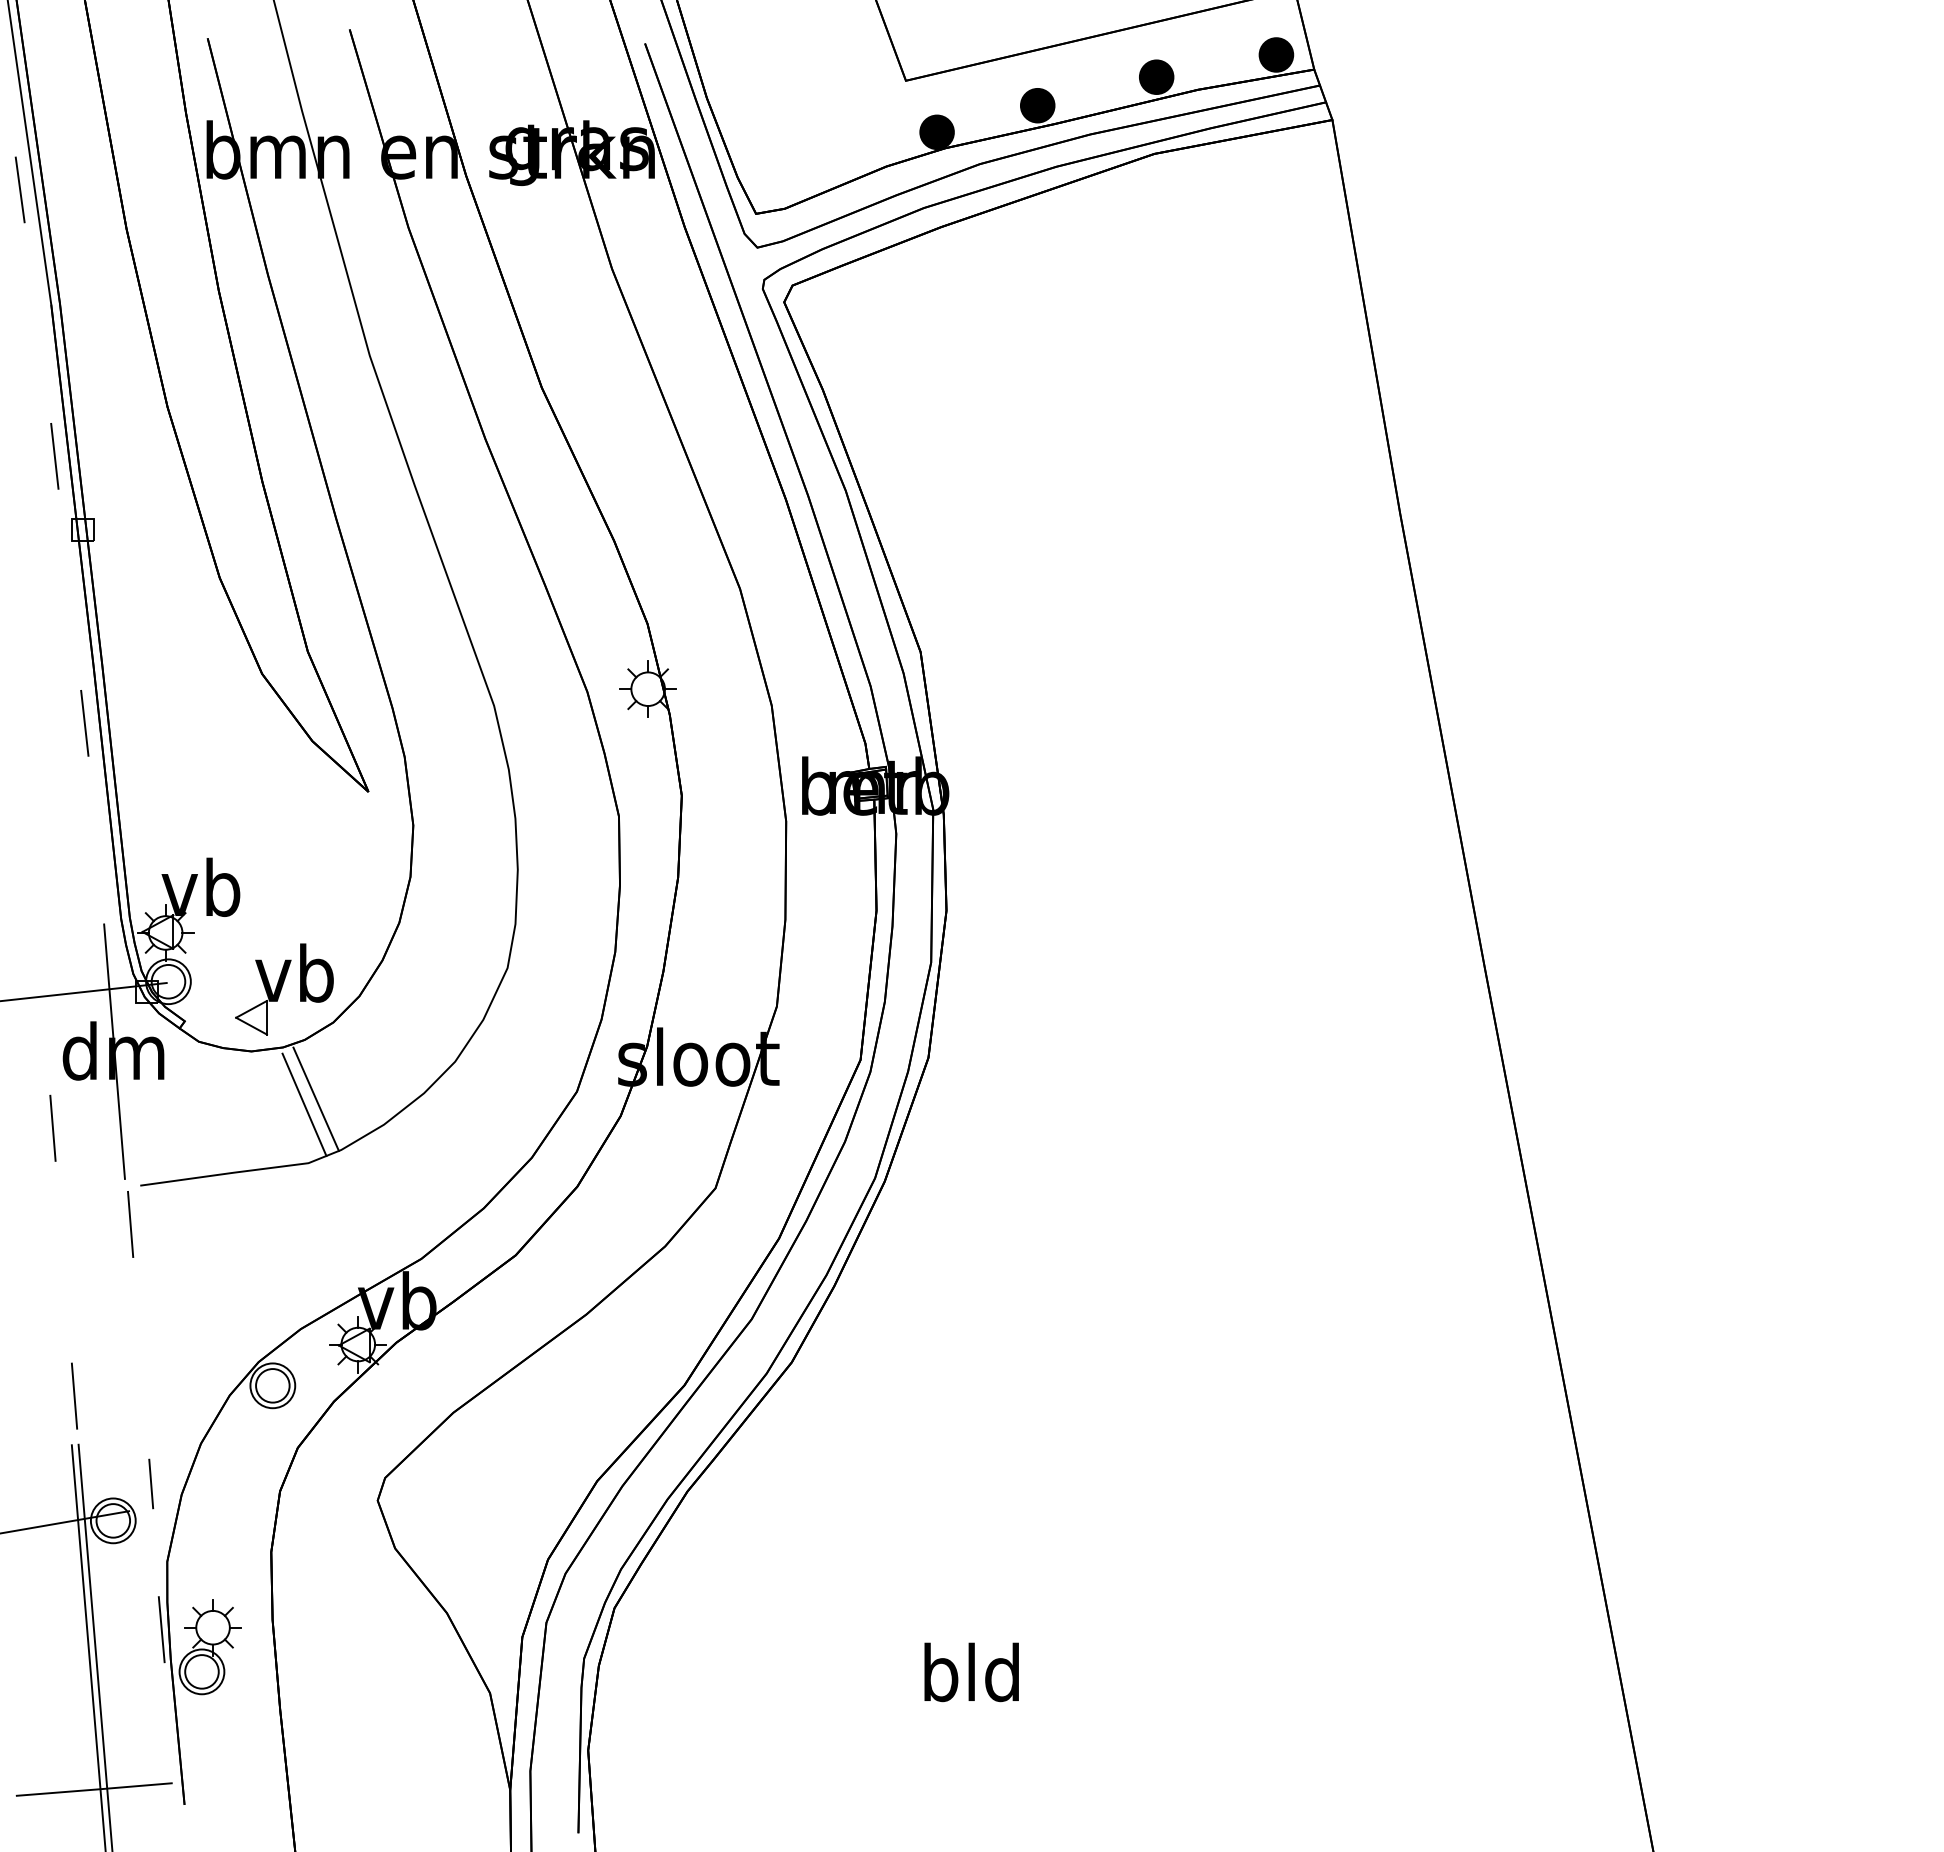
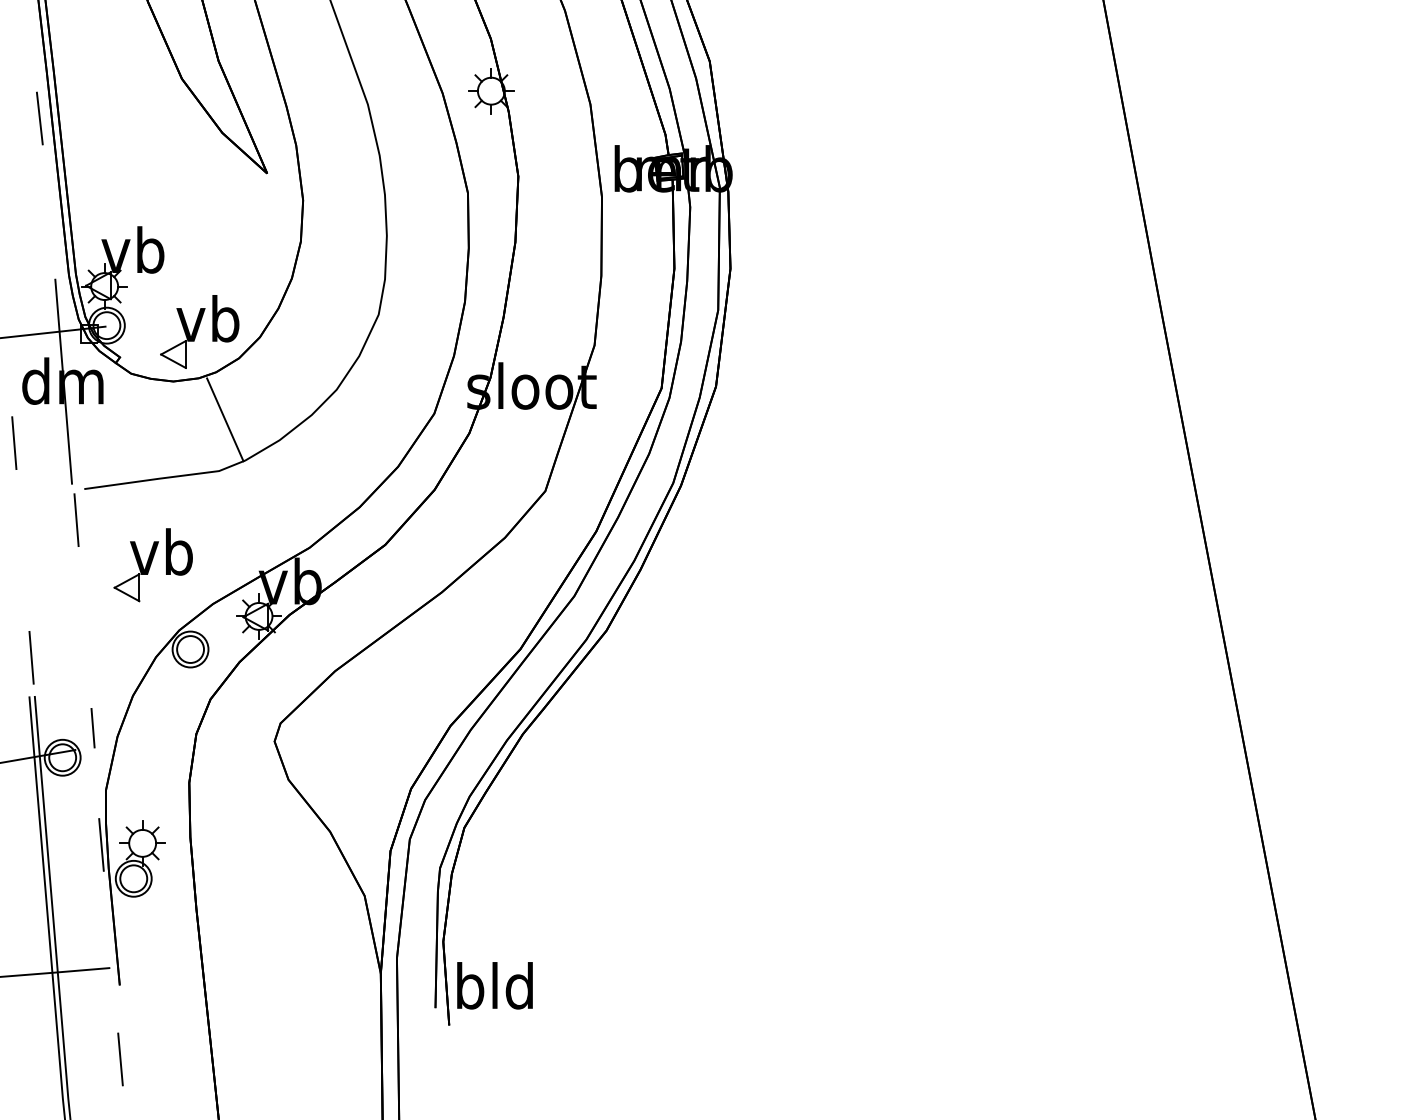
line: (304, 1104) -> (215, 424), removed
part: (226, 1280) -> (153, 565), added
text: (971, 1672) -> (494, 985), moved

